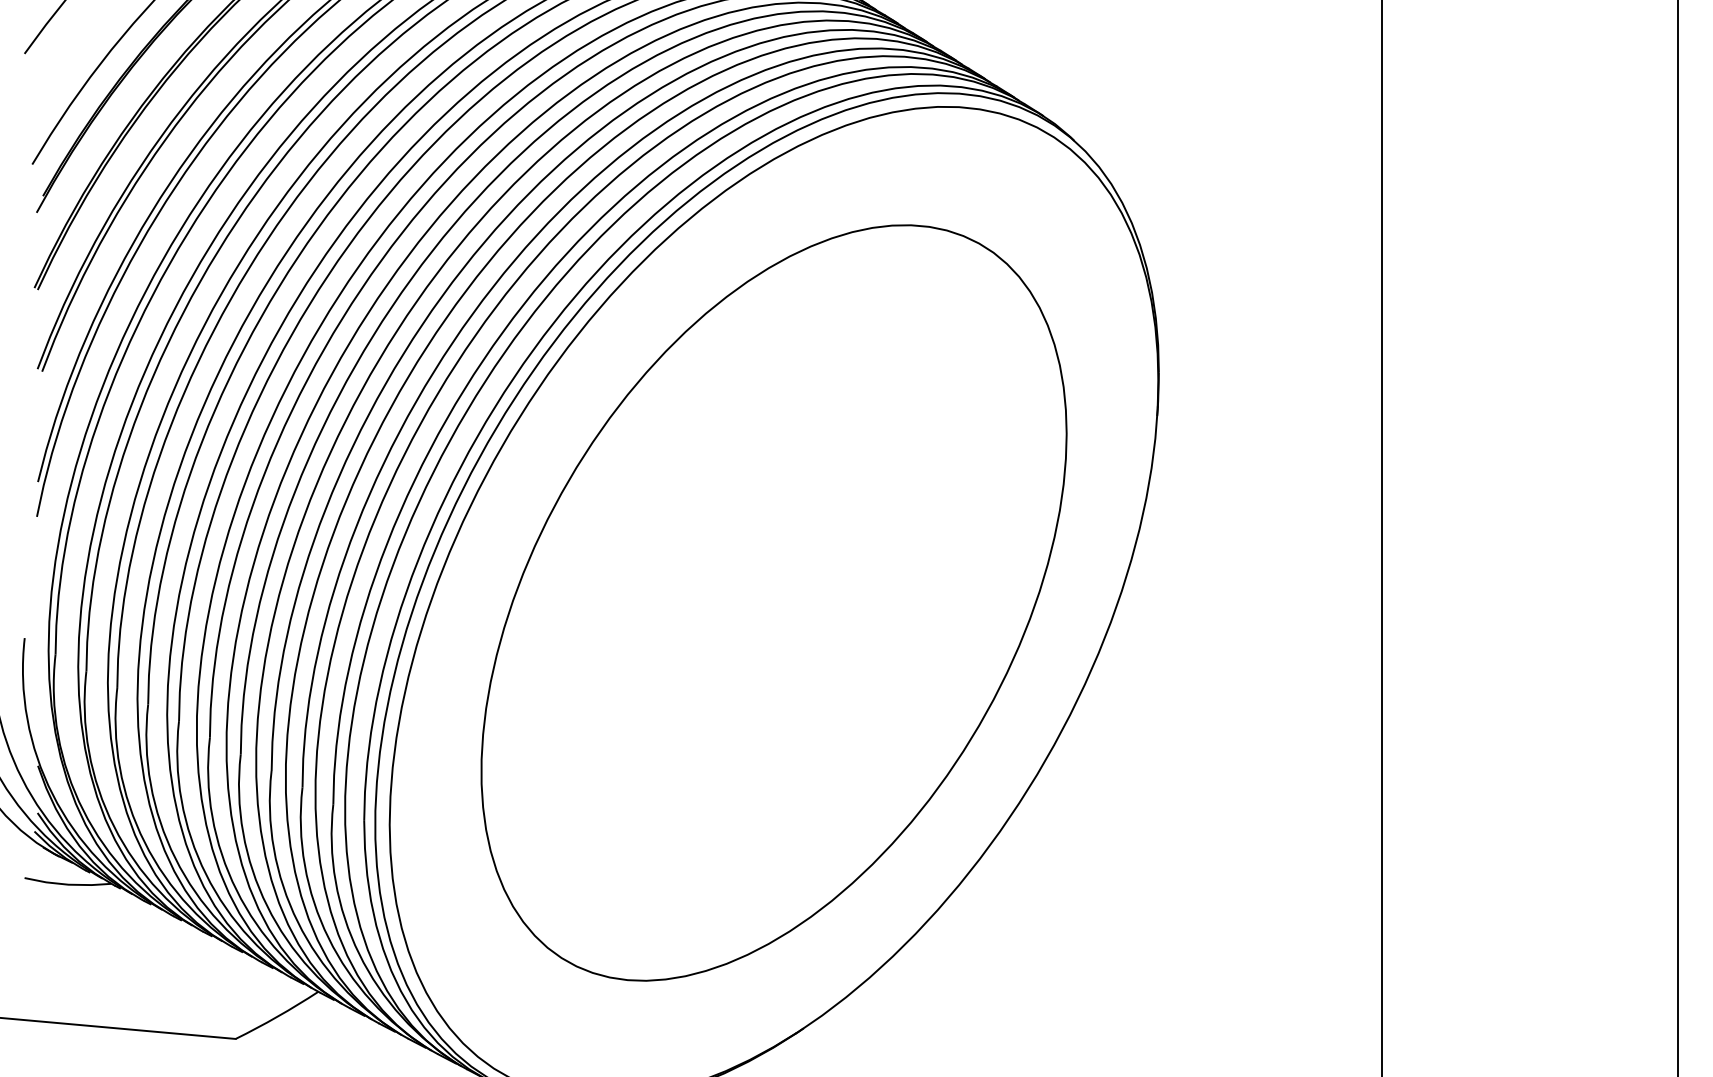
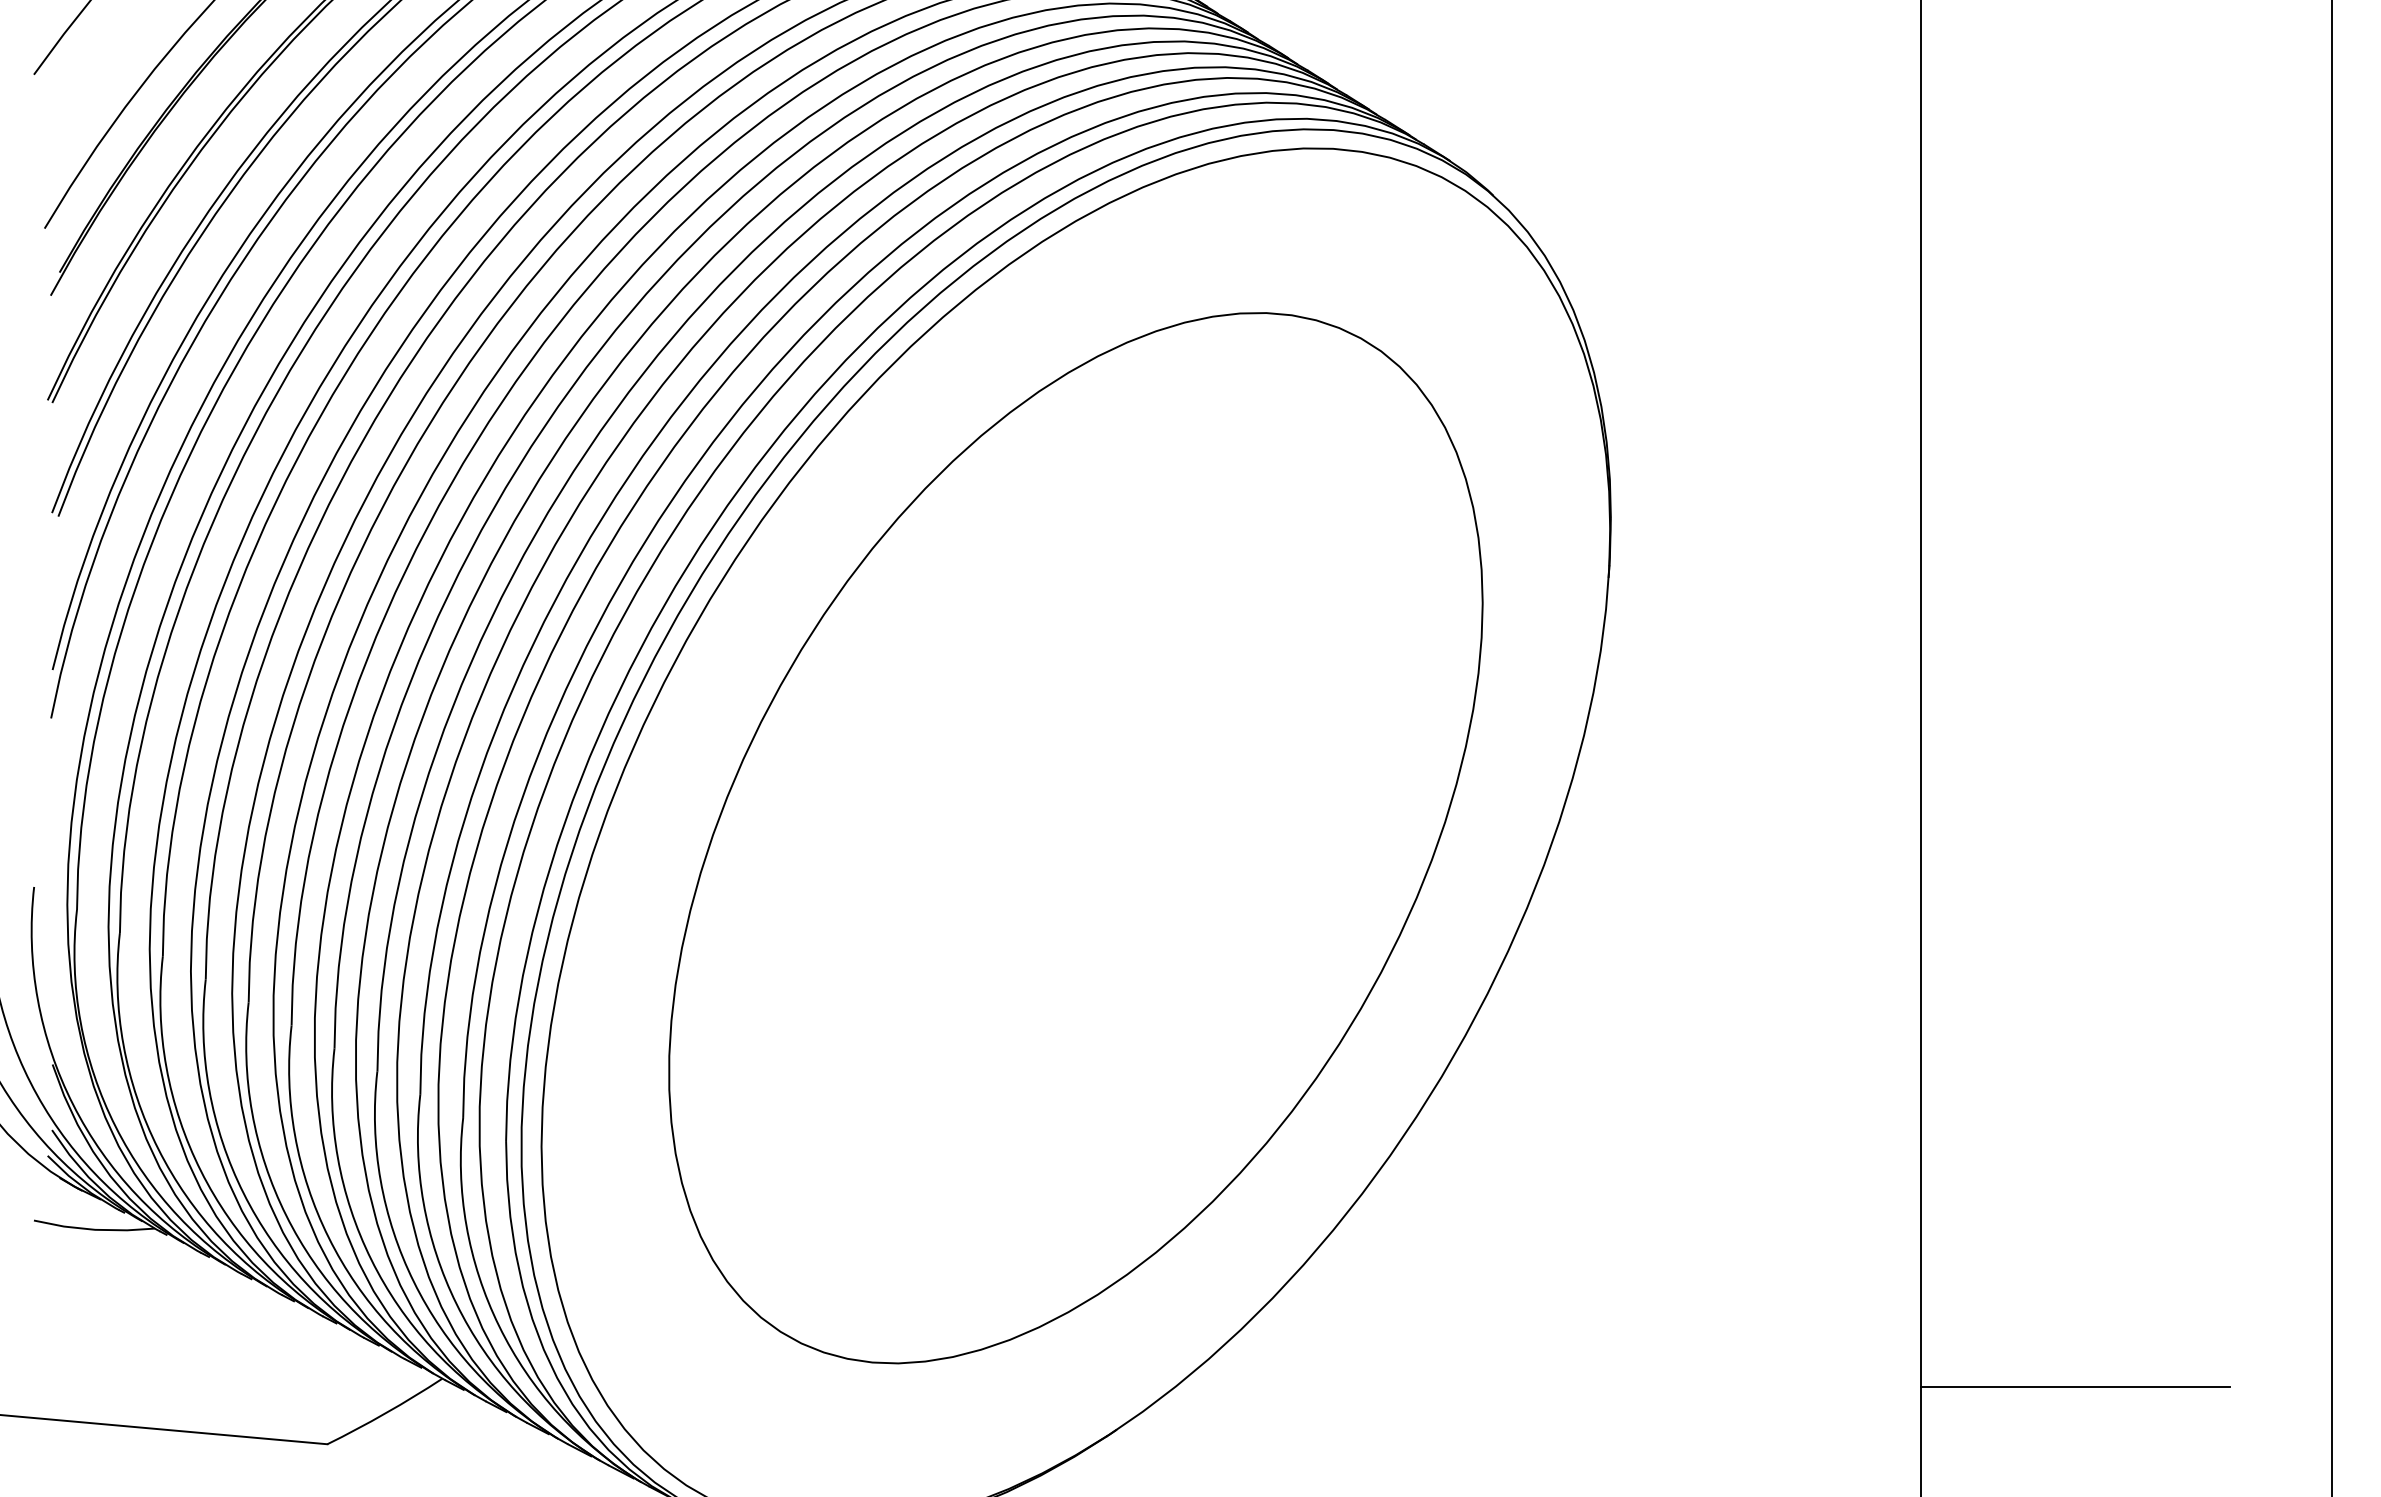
line: (1493, 998) -> (2075, 1387), added

